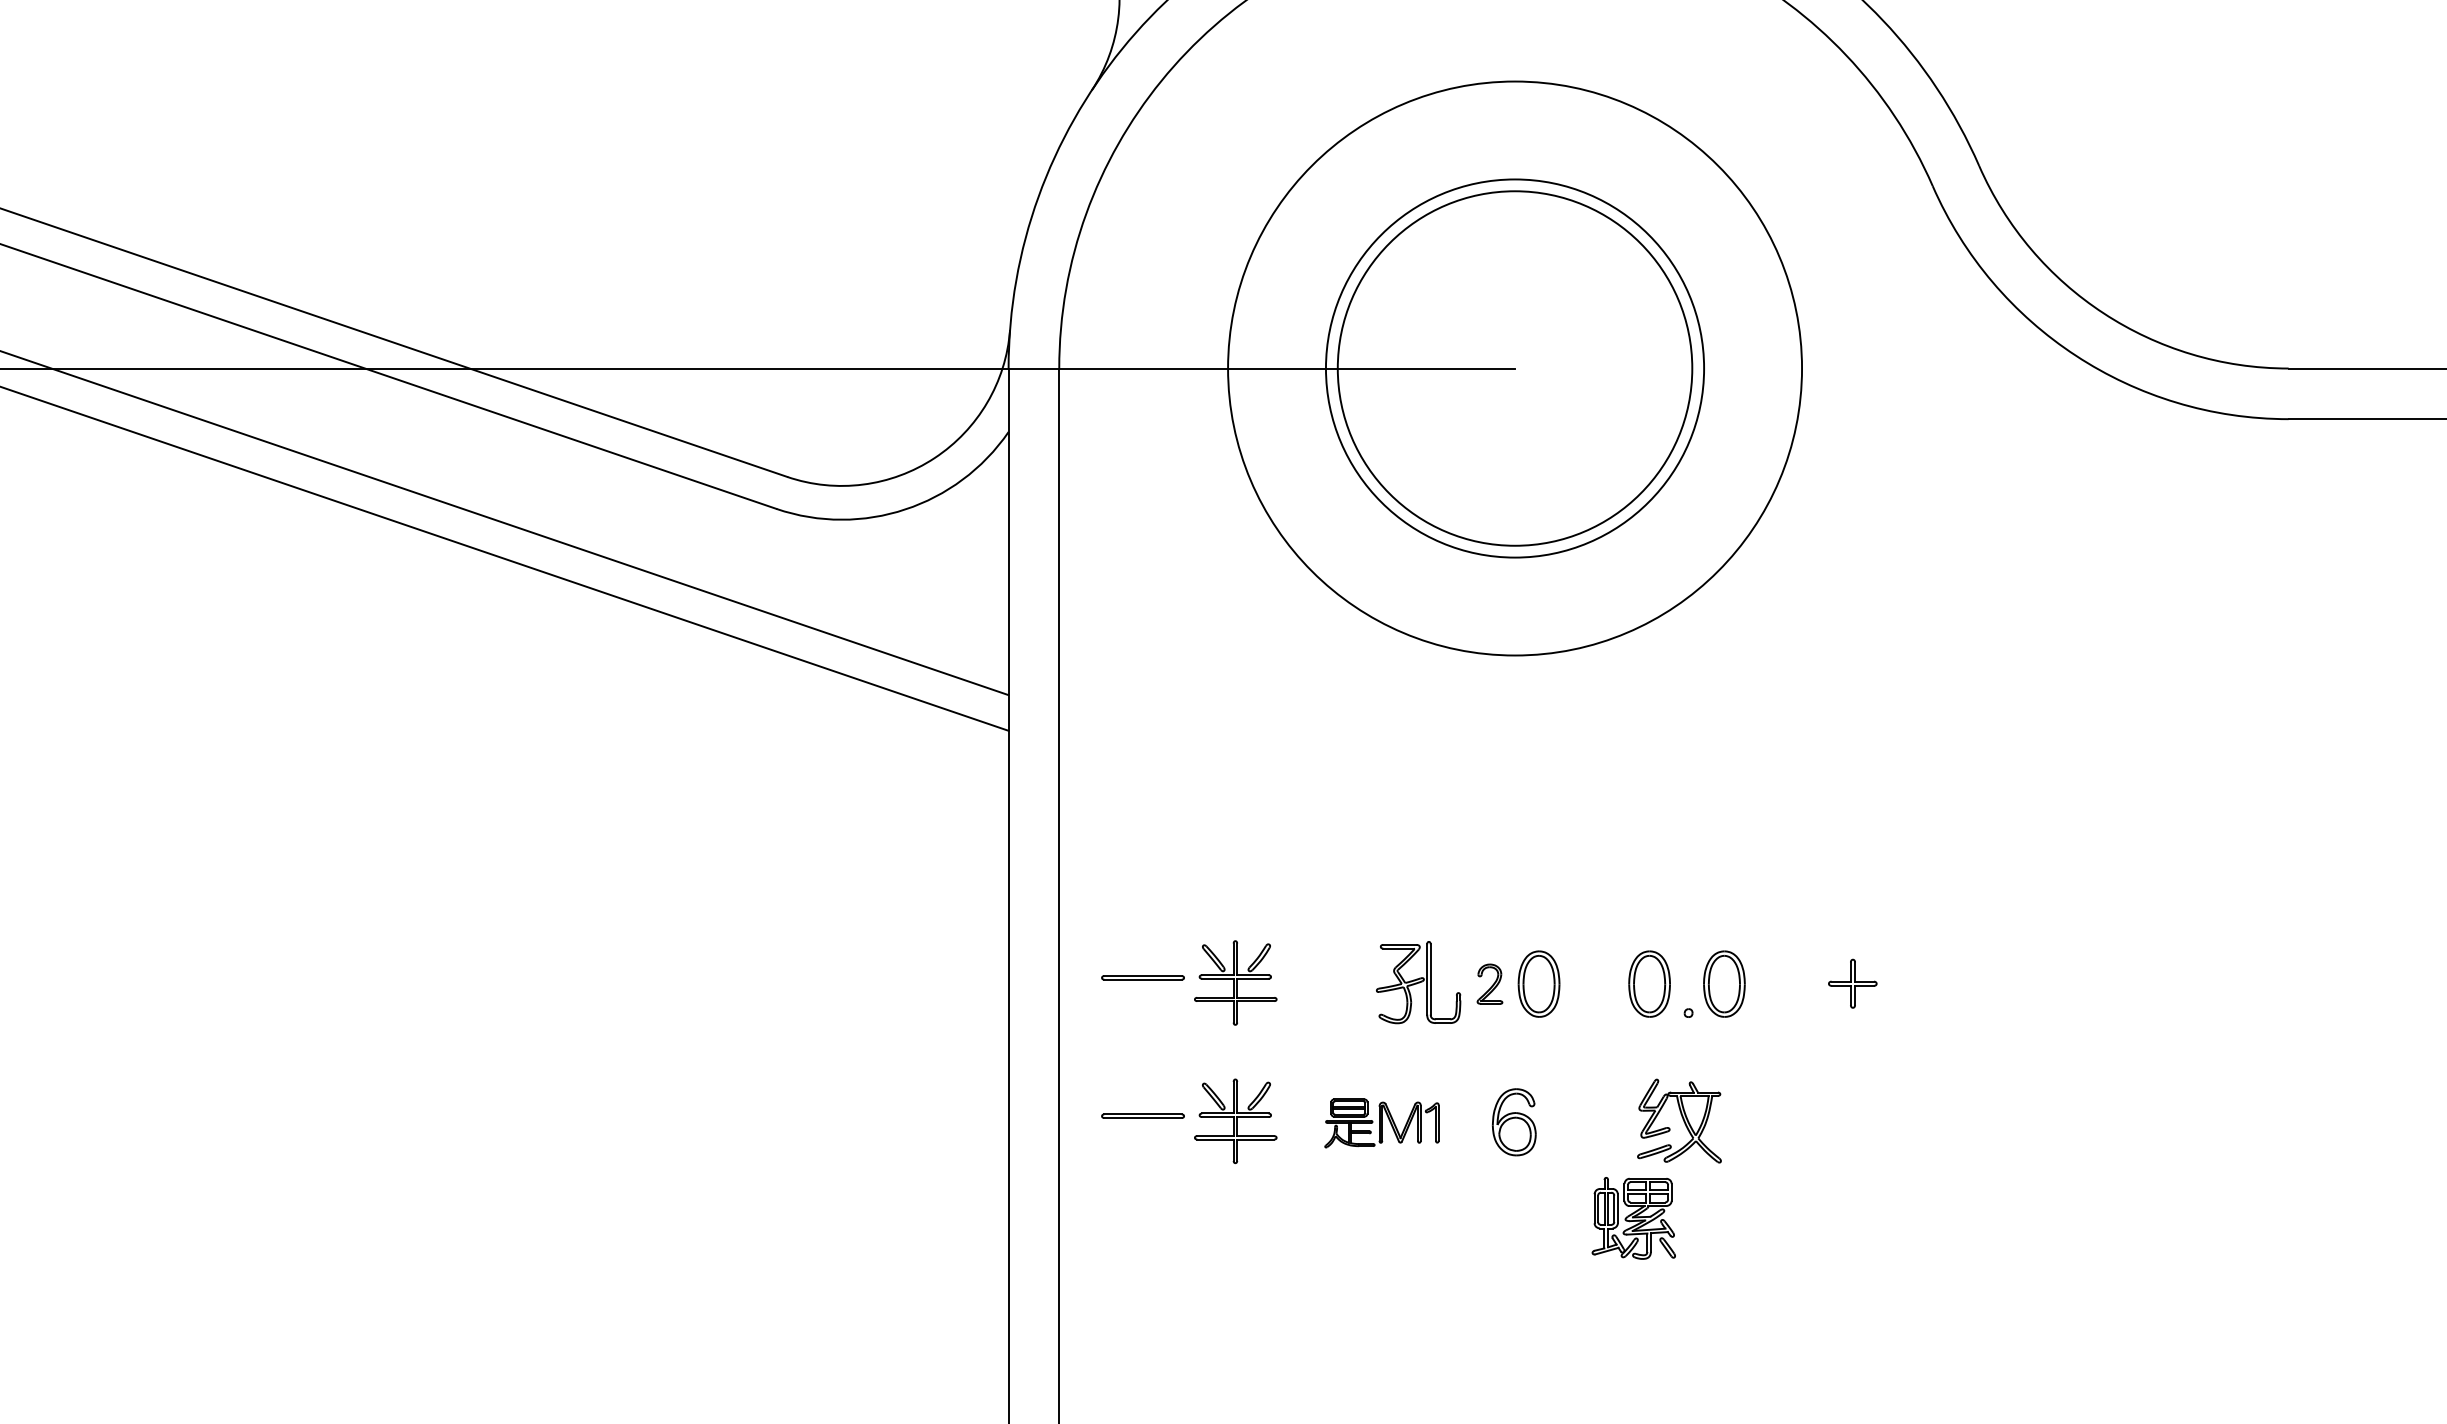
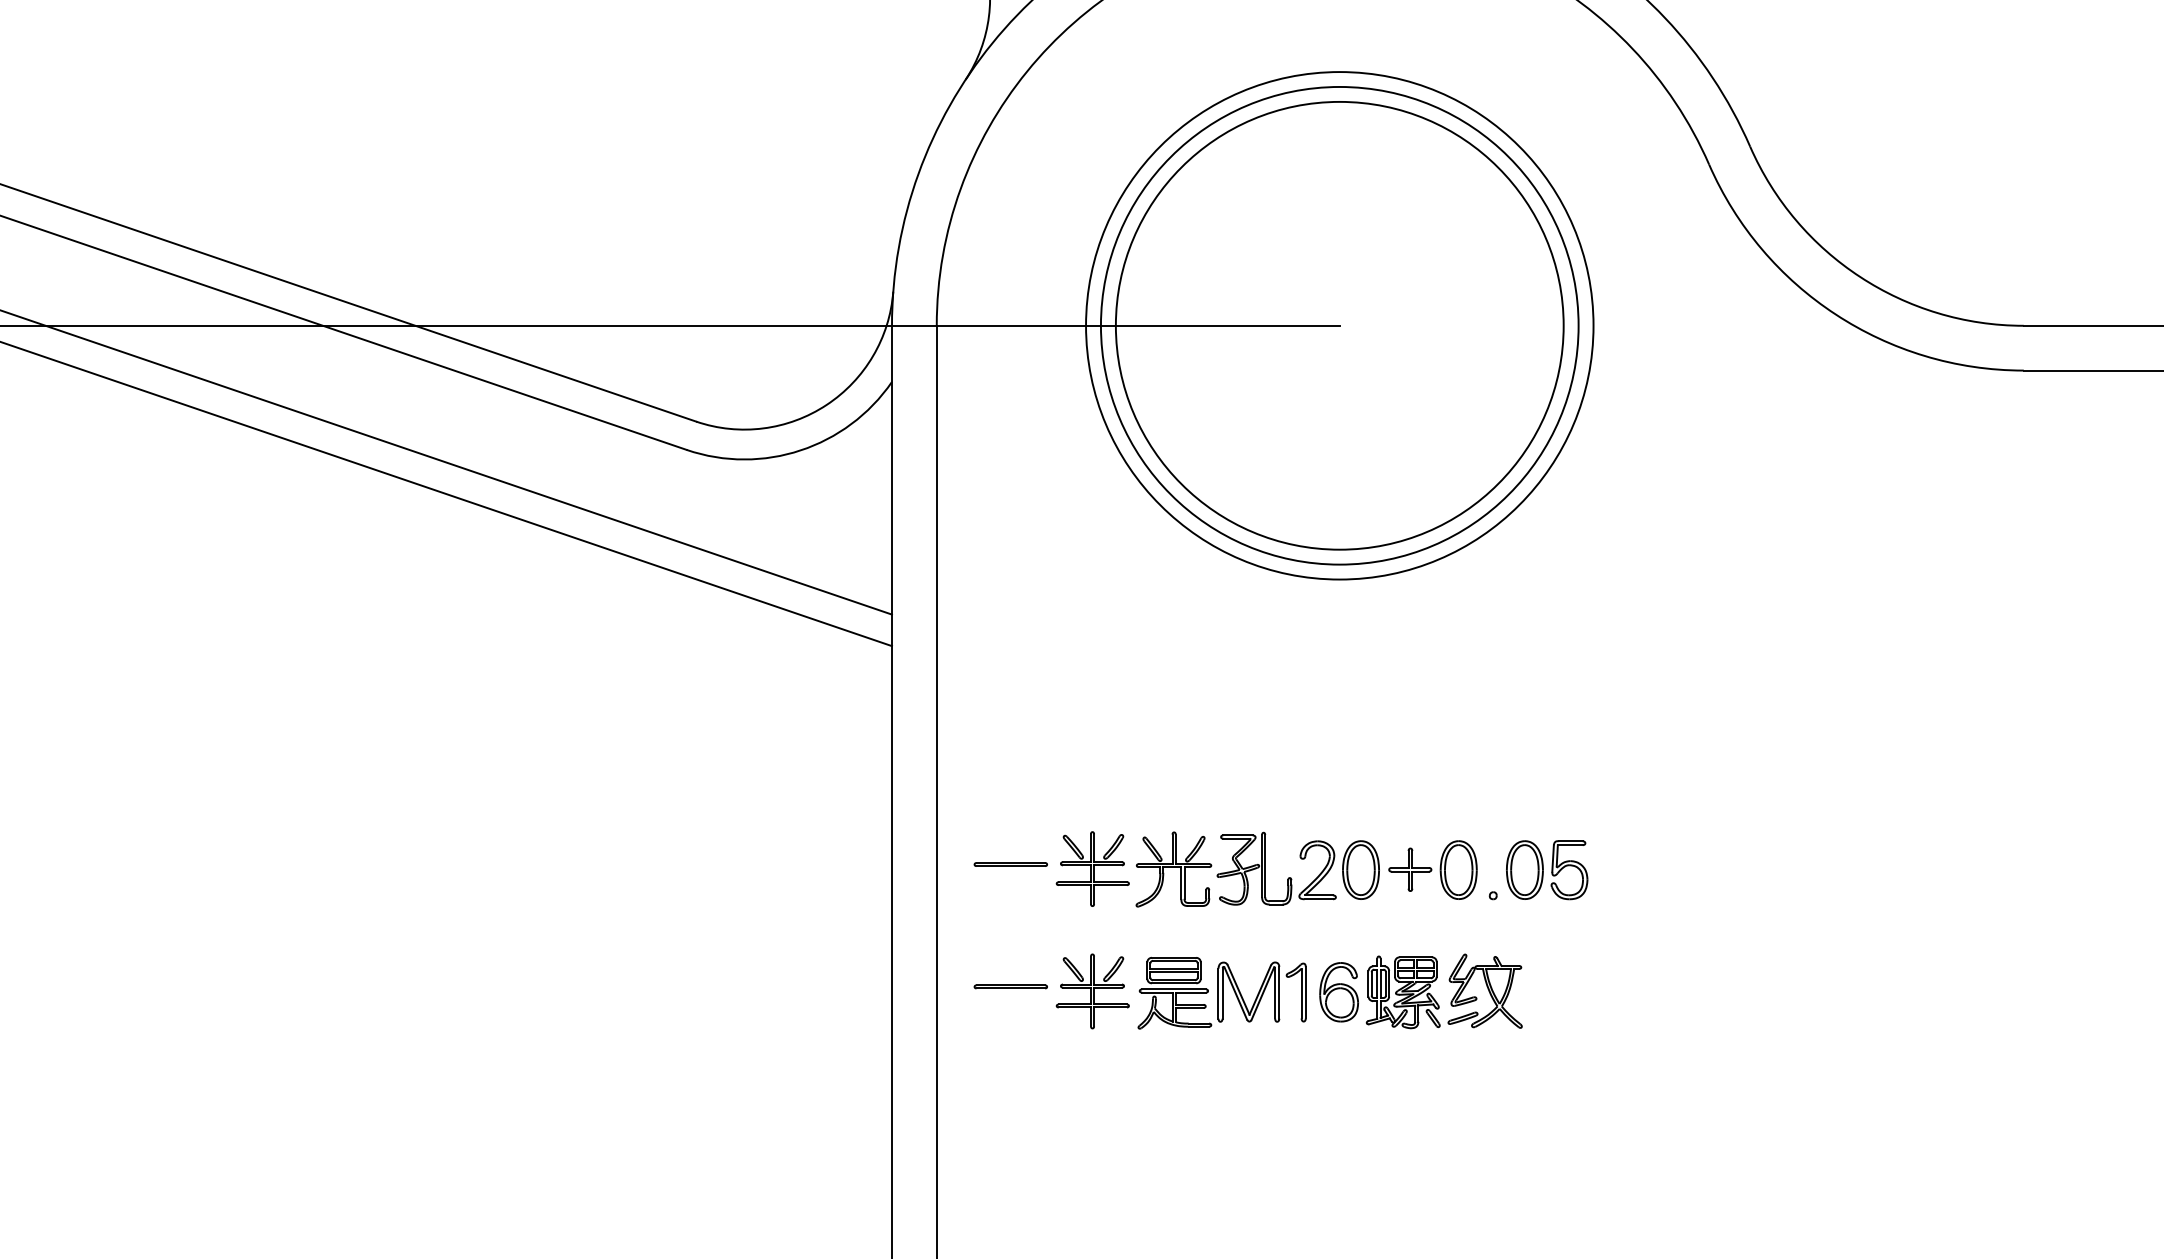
circle: (1514, 368) -> (1339, 325), size x1.43
circle: (1514, 368) -> (1339, 325), size x1.43
part: (1327, 983) -> (1173, 869), added
part: (1489, 983) -> (1317, 869), size x1.67
part: (1774, 983) -> (1569, 869), added
part: (1852, 983) -> (1410, 869), moved
part: (1381, 1123) -> (1221, 993), size x1.67
part: (1633, 1218) -> (1402, 992), moved

